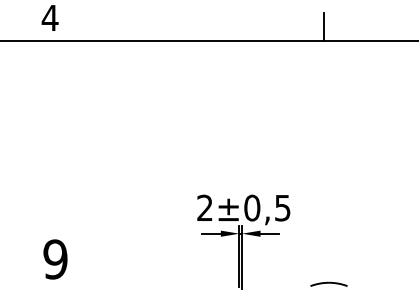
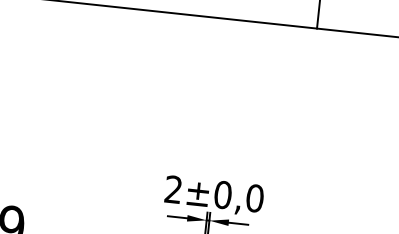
text: (282, 207) -> (254, 197), ±0,5 -> ±0,0

